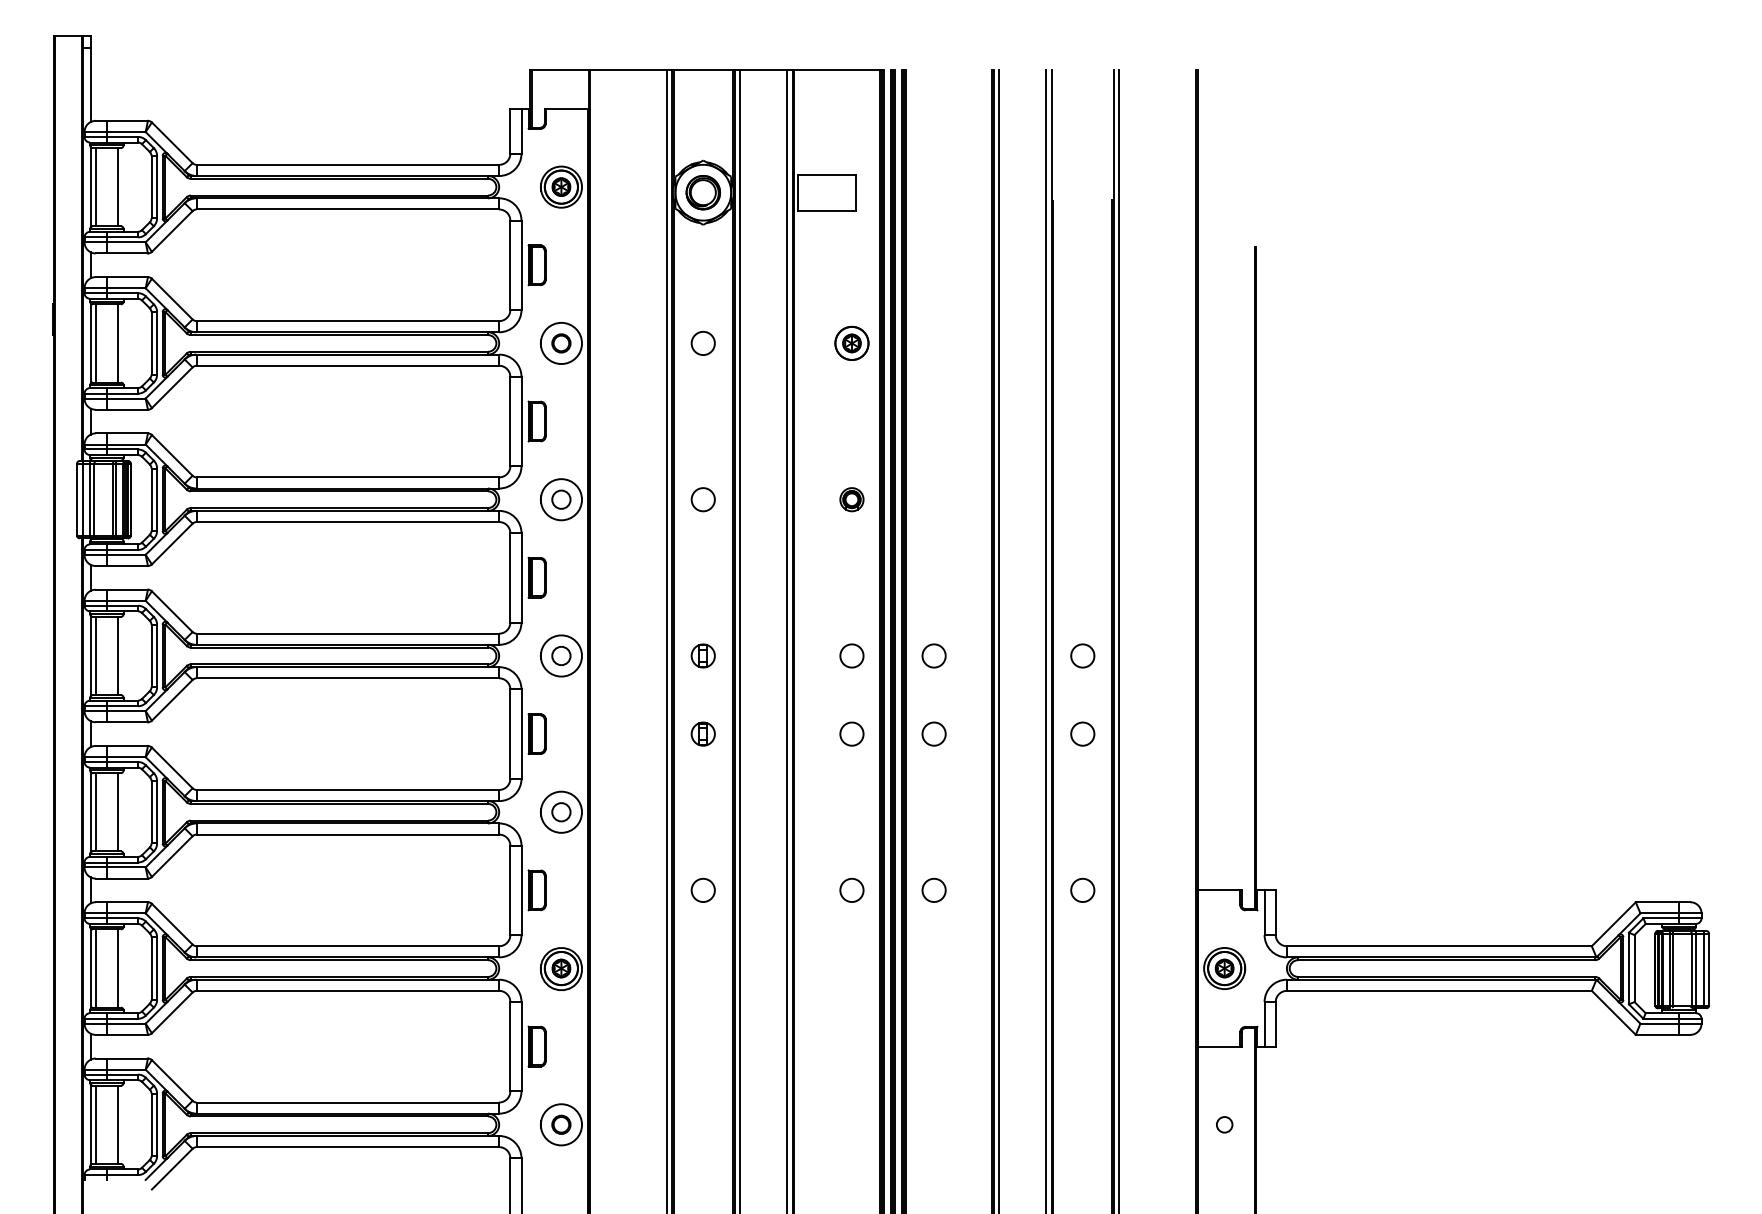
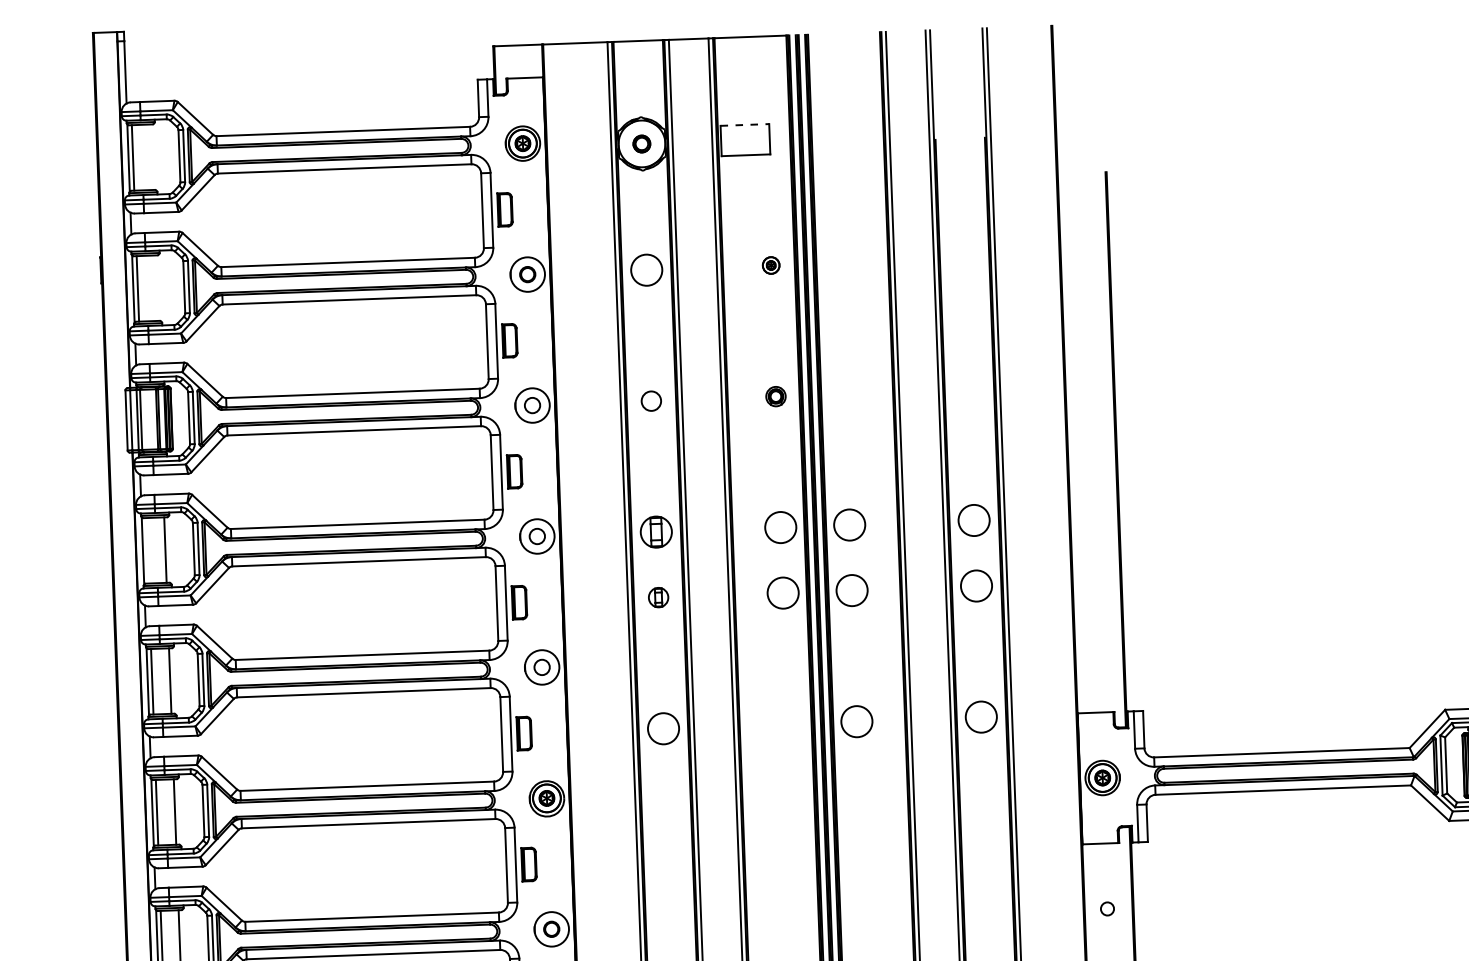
line: (827, 174) -> (745, 124), solid -> dashed
line: (117, 187) -> (150, 157), removed
part: (702, 192) -> (641, 143), size x0.6
part: (851, 342) -> (770, 264), size x0.6
line: (117, 343) -> (155, 288), removed
circle: (702, 343) -> (645, 270), size x1.6
line: (96, 655) -> (147, 550), removed
part: (702, 655) -> (655, 531), size x1.6
circle: (851, 655) -> (780, 527), size x1.6
circle: (933, 655) -> (849, 524), size x1.6
circle: (1082, 655) -> (973, 520), size x1.6
circle: (851, 733) -> (782, 592), size x1.6
circle: (933, 733) -> (851, 590), size x1.6
circle: (1082, 733) -> (976, 585), size x1.6
circle: (702, 889) -> (662, 727), size x1.6
circle: (851, 889) -> (787, 723), removed
circle: (933, 889) -> (856, 720), size x1.6
circle: (1082, 889) -> (981, 716), size x1.6

